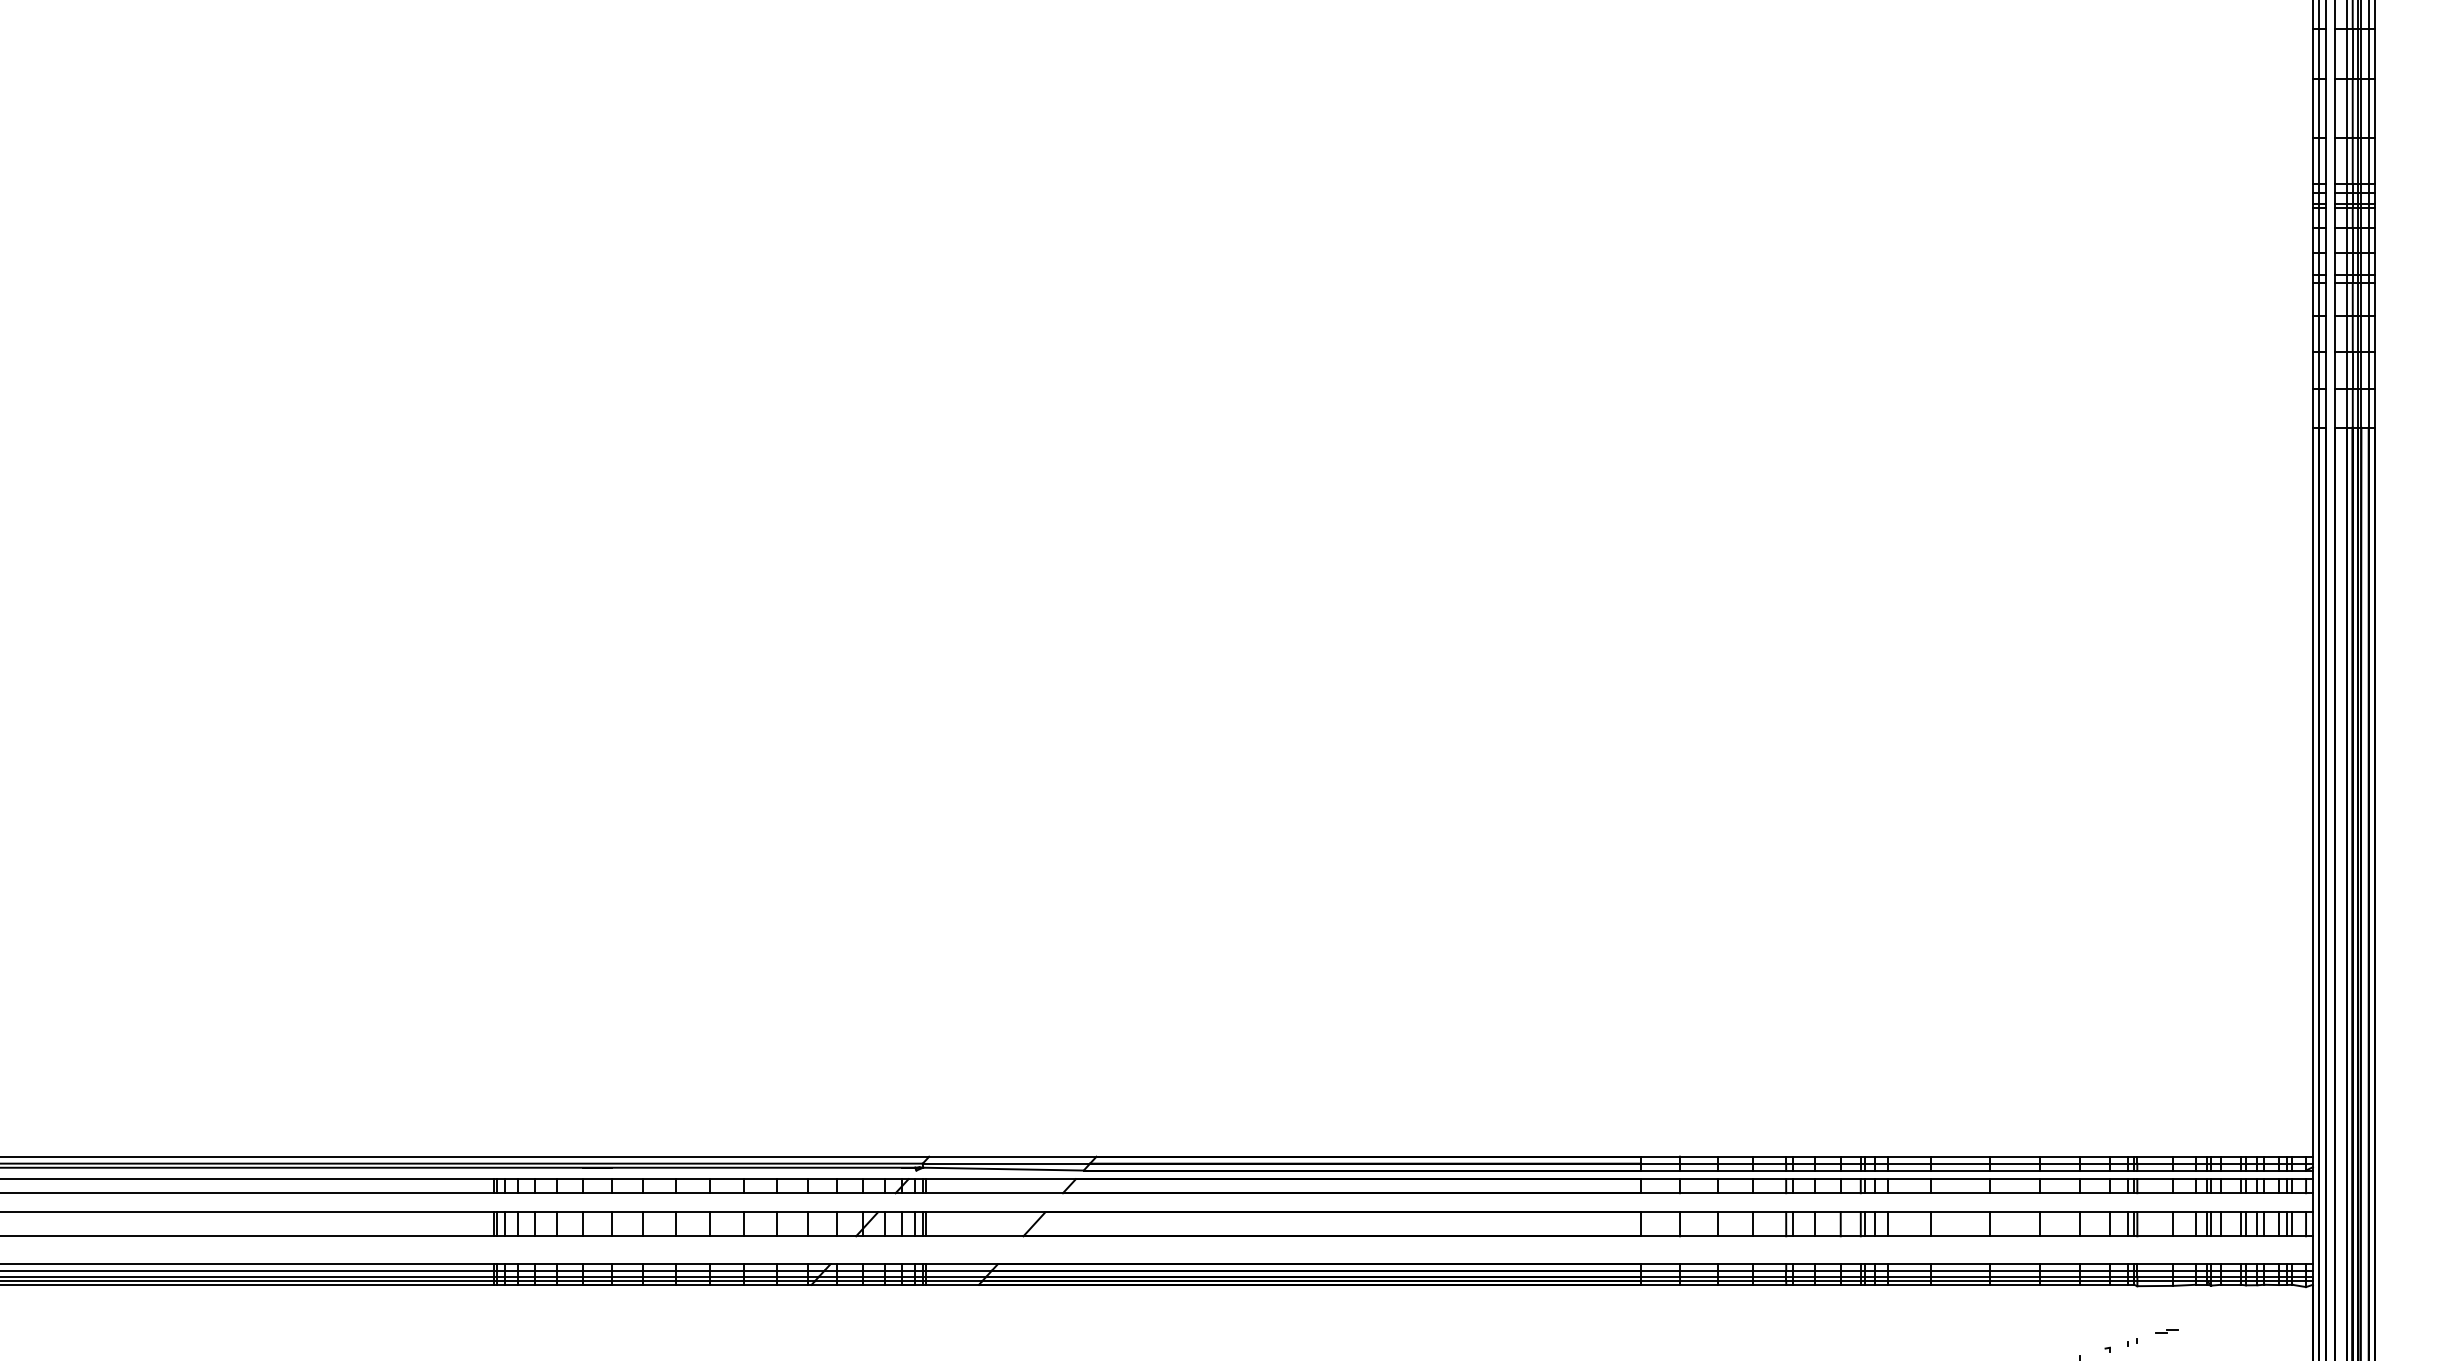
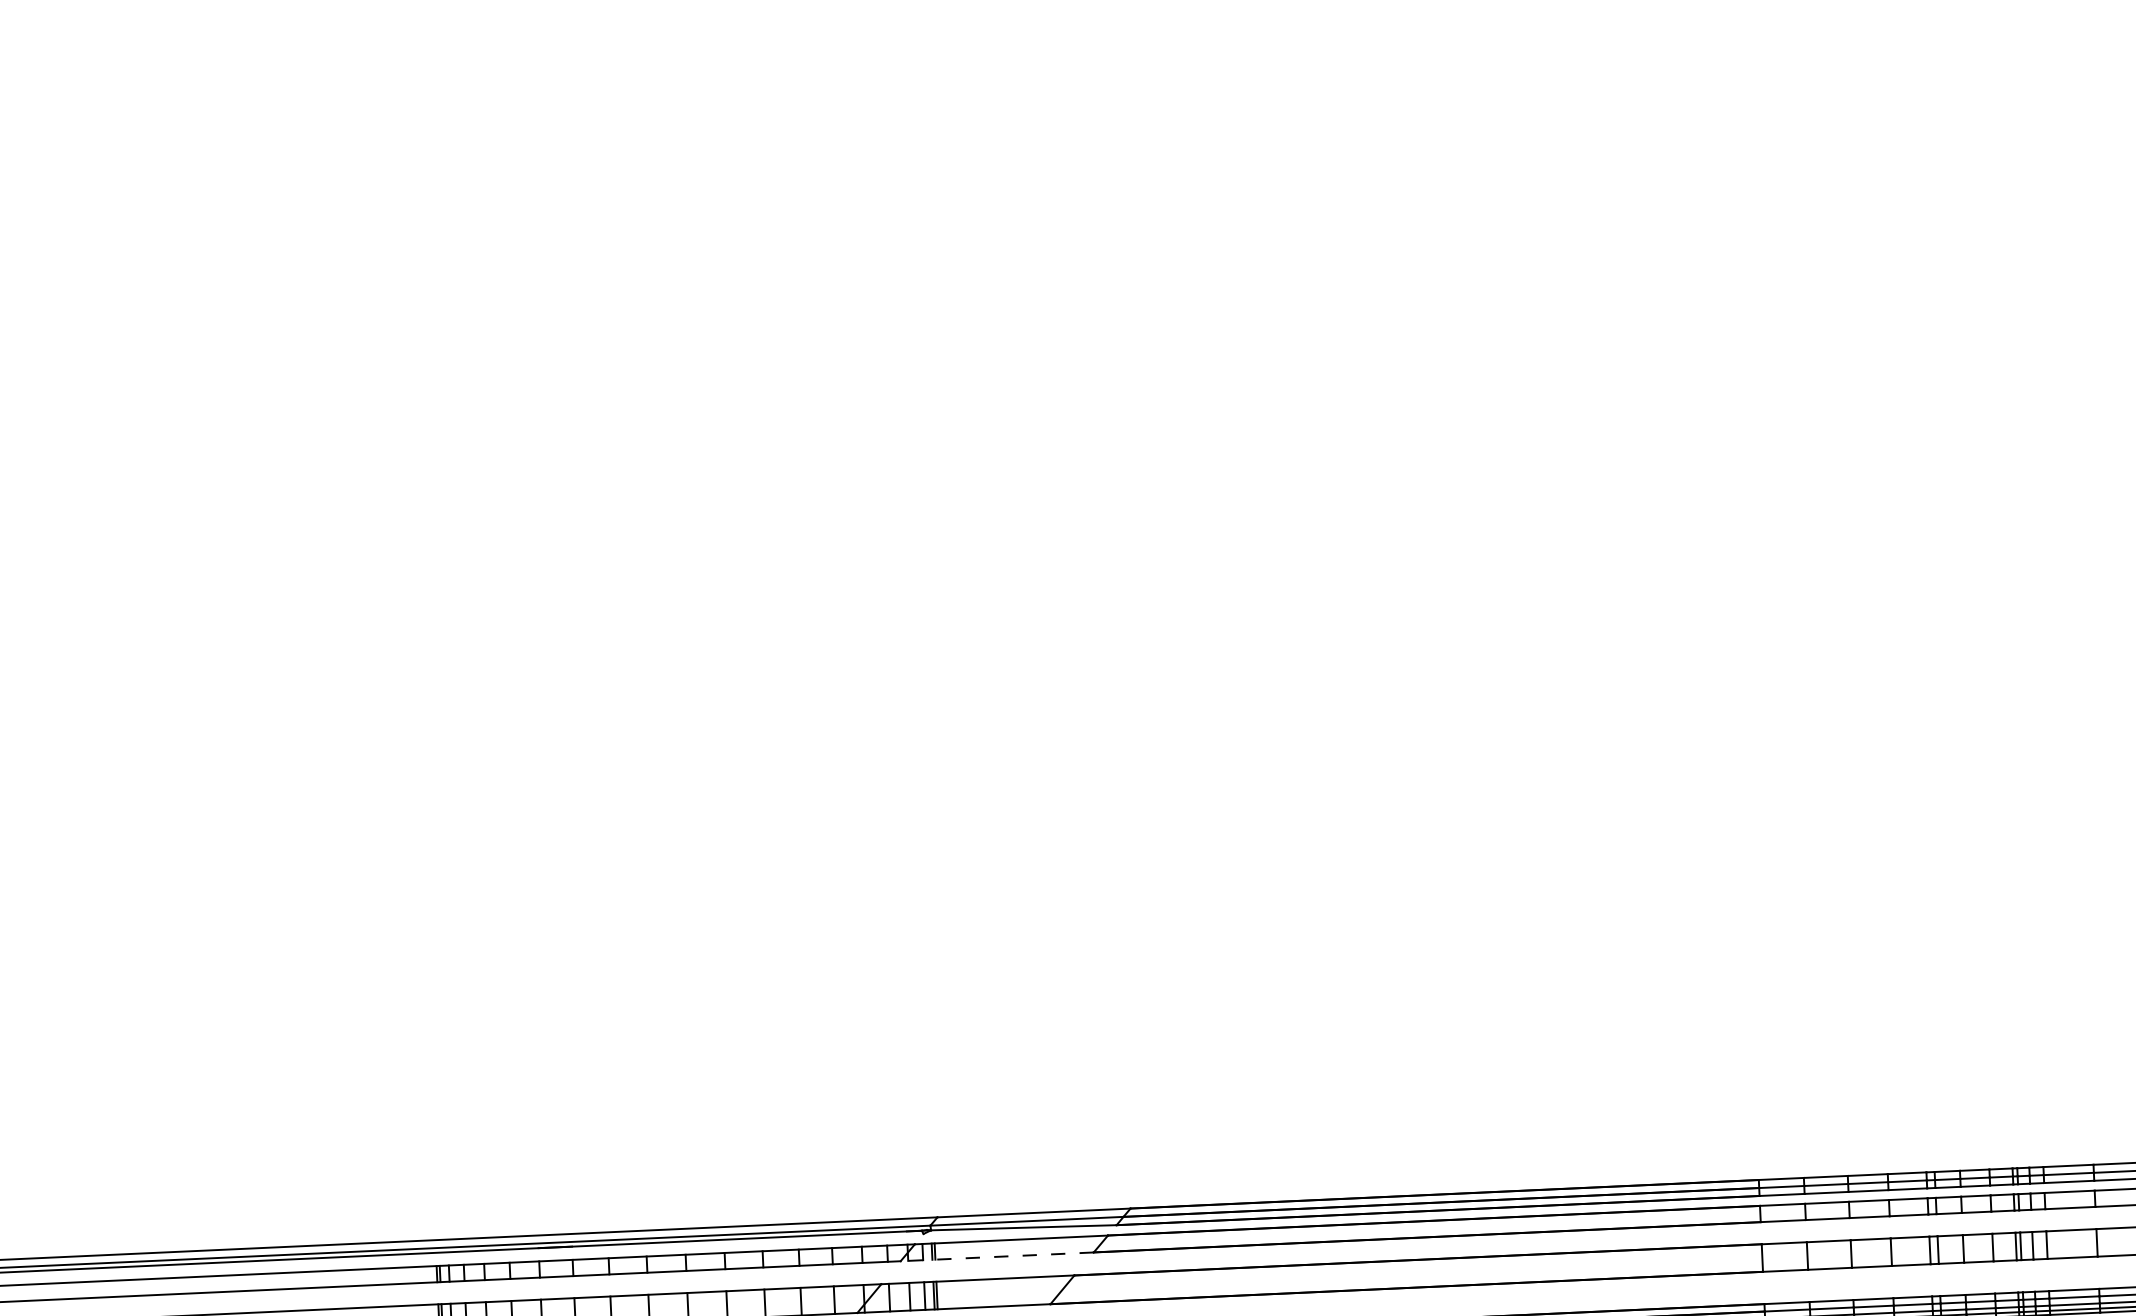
line: (979, 1193) -> (997, 1257), solid -> dashed

